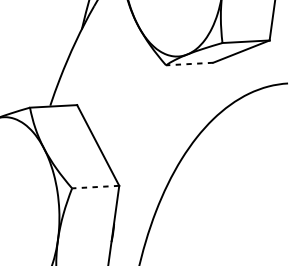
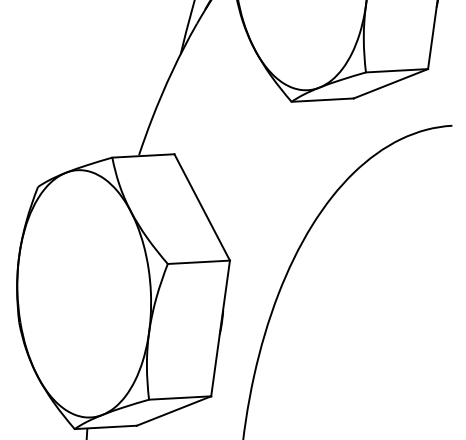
line: (189, 64) -> (322, 100), dashed -> solid
line: (95, 187) -> (198, 262), dashed -> solid

